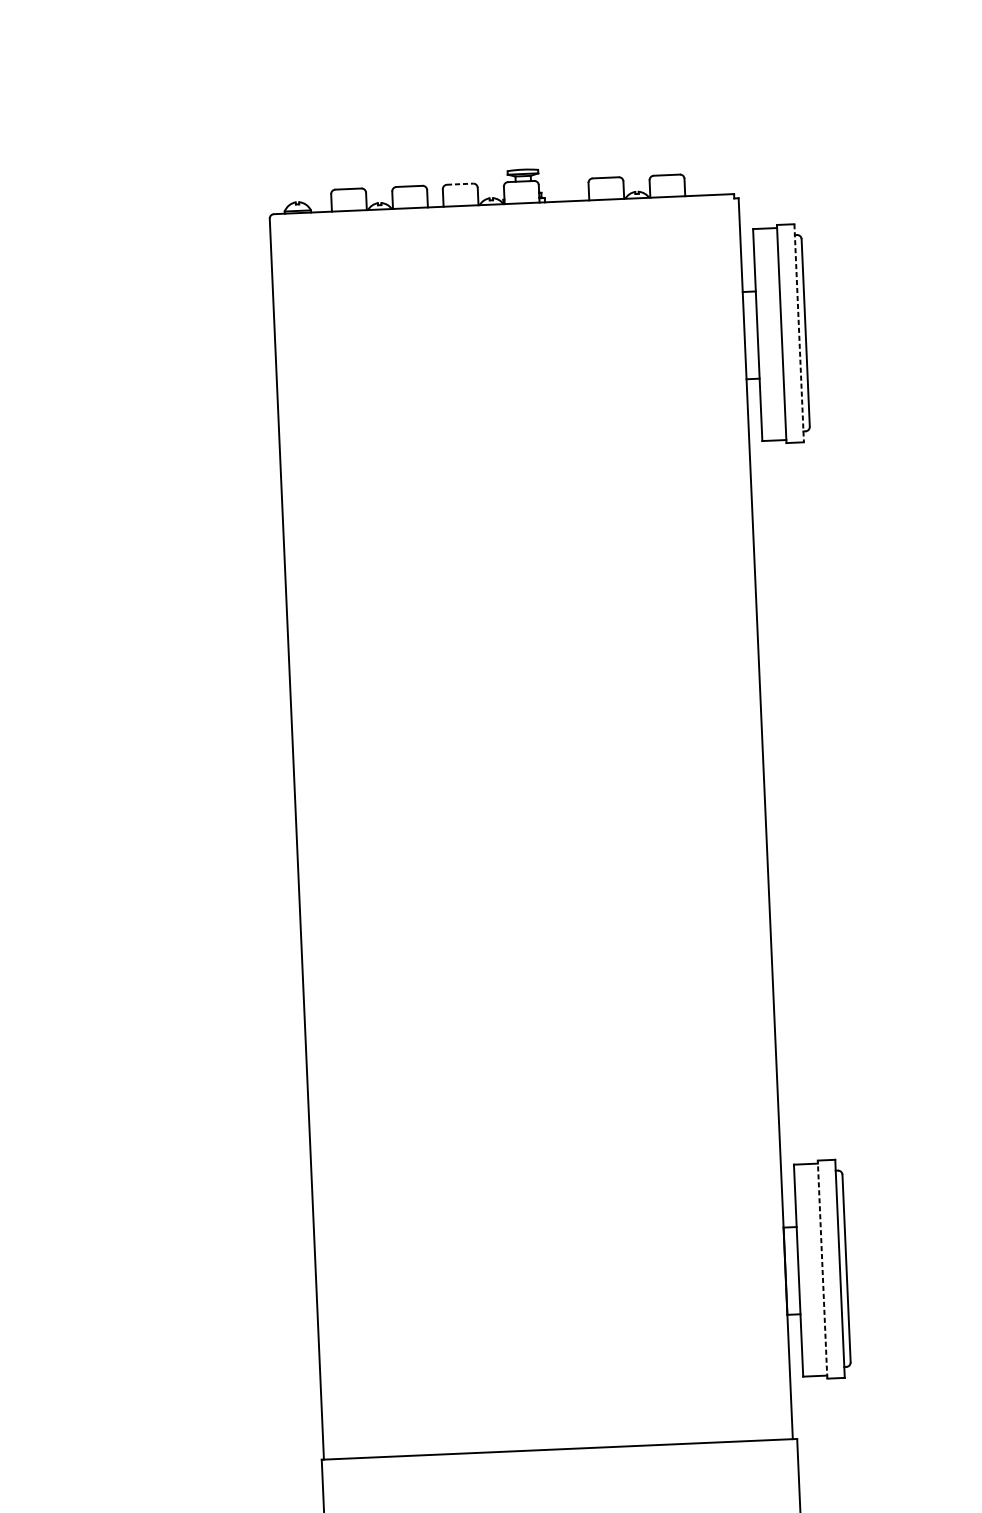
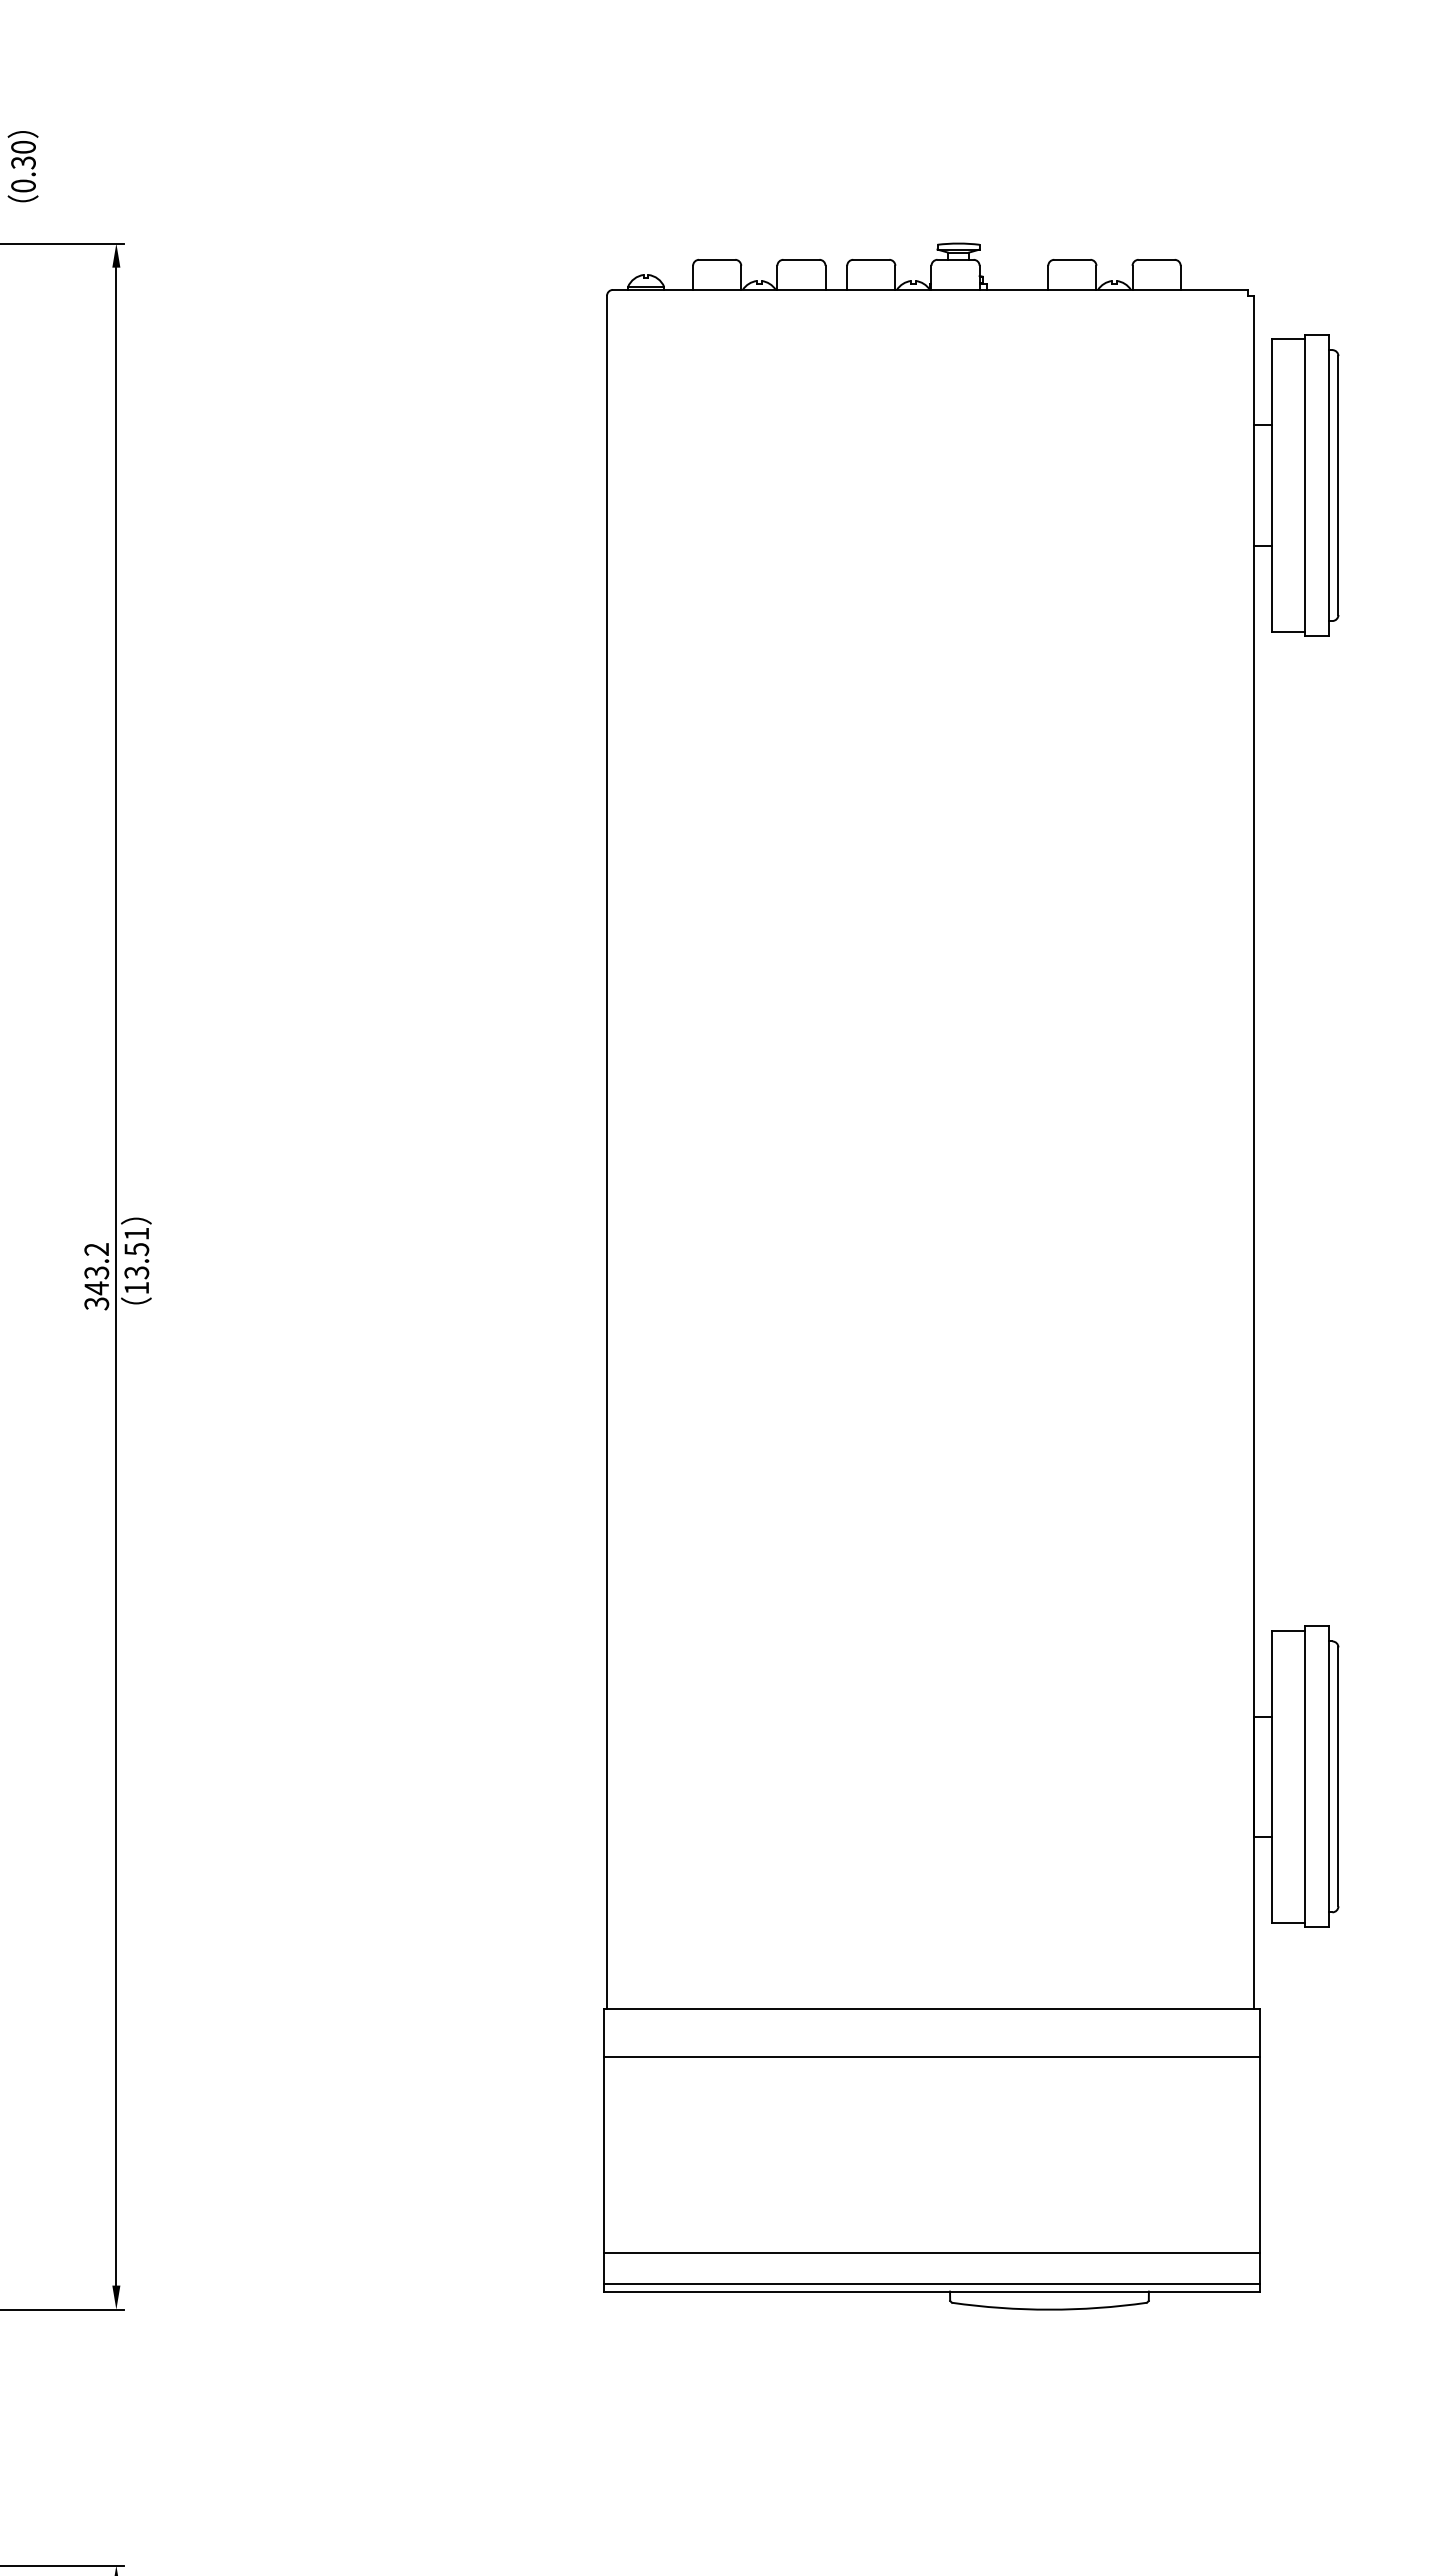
line: (460, 183) -> (871, 259), dashed -> solid
line: (799, 333) -> (1329, 485), dashed -> solid
line: (822, 1269) -> (1305, 1776), dashed -> solid
line: (560, 1484) -> (931, 2056), added

